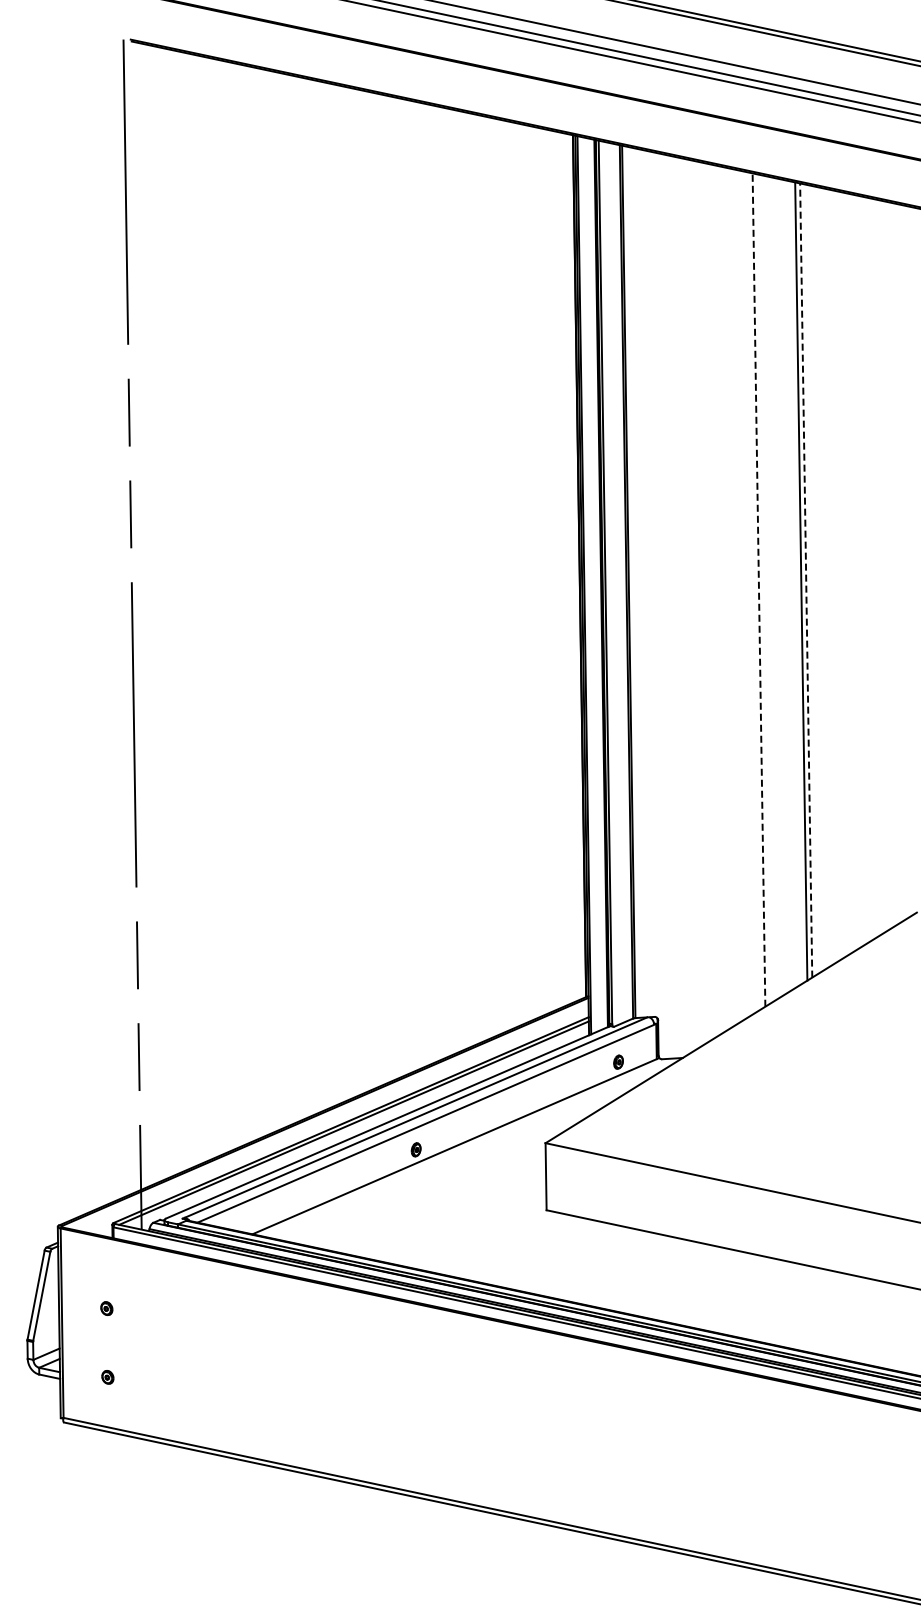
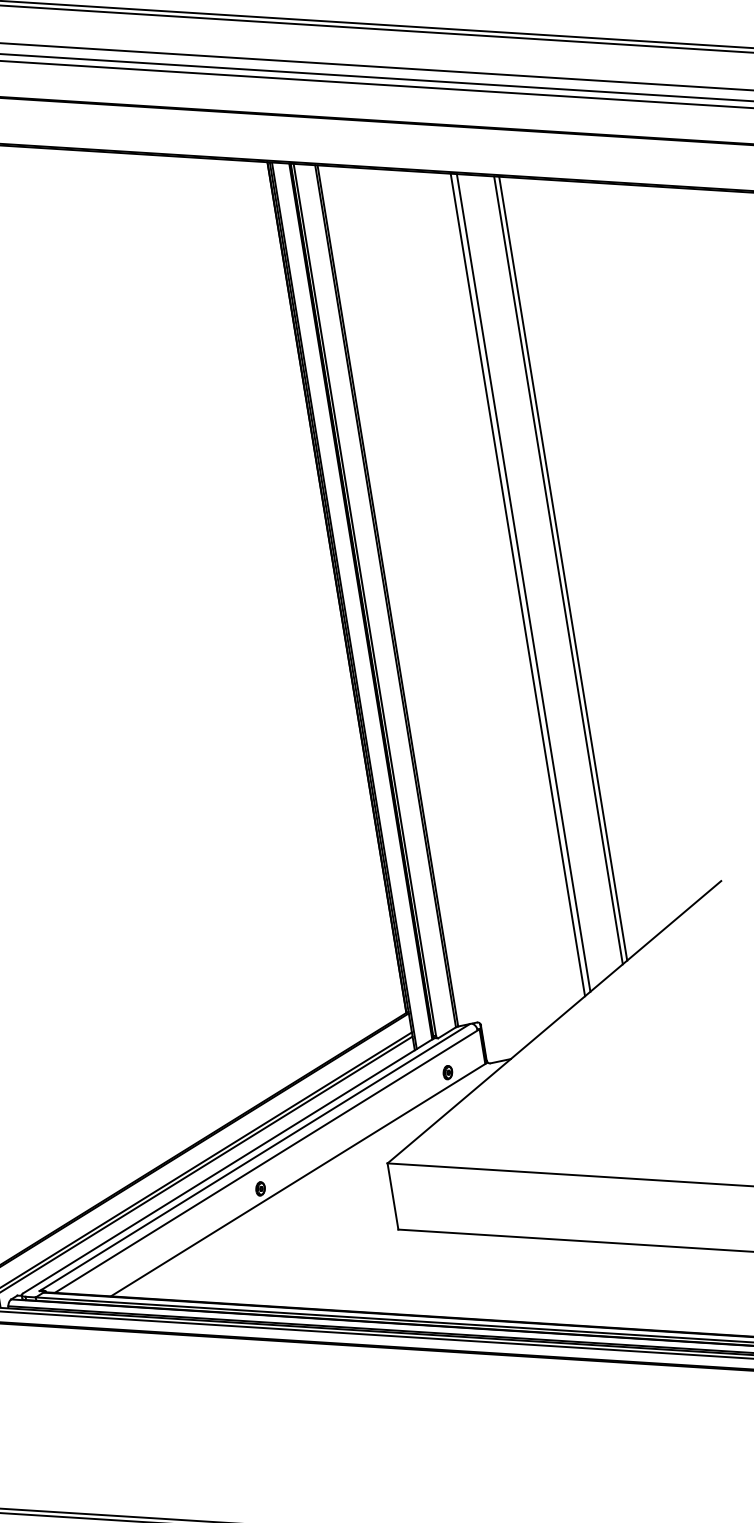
line: (806, 580) -> (563, 568), dashed -> solid
line: (764, 588) -> (523, 582), added
line: (758, 590) -> (517, 585), dashed -> solid

